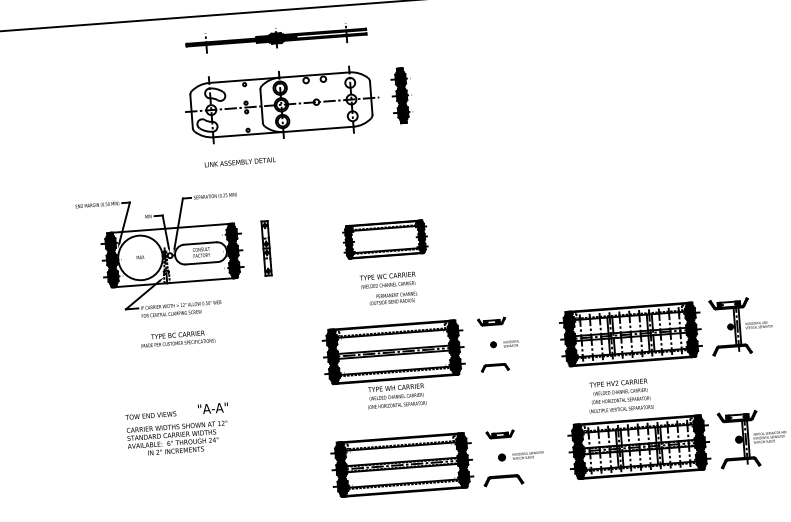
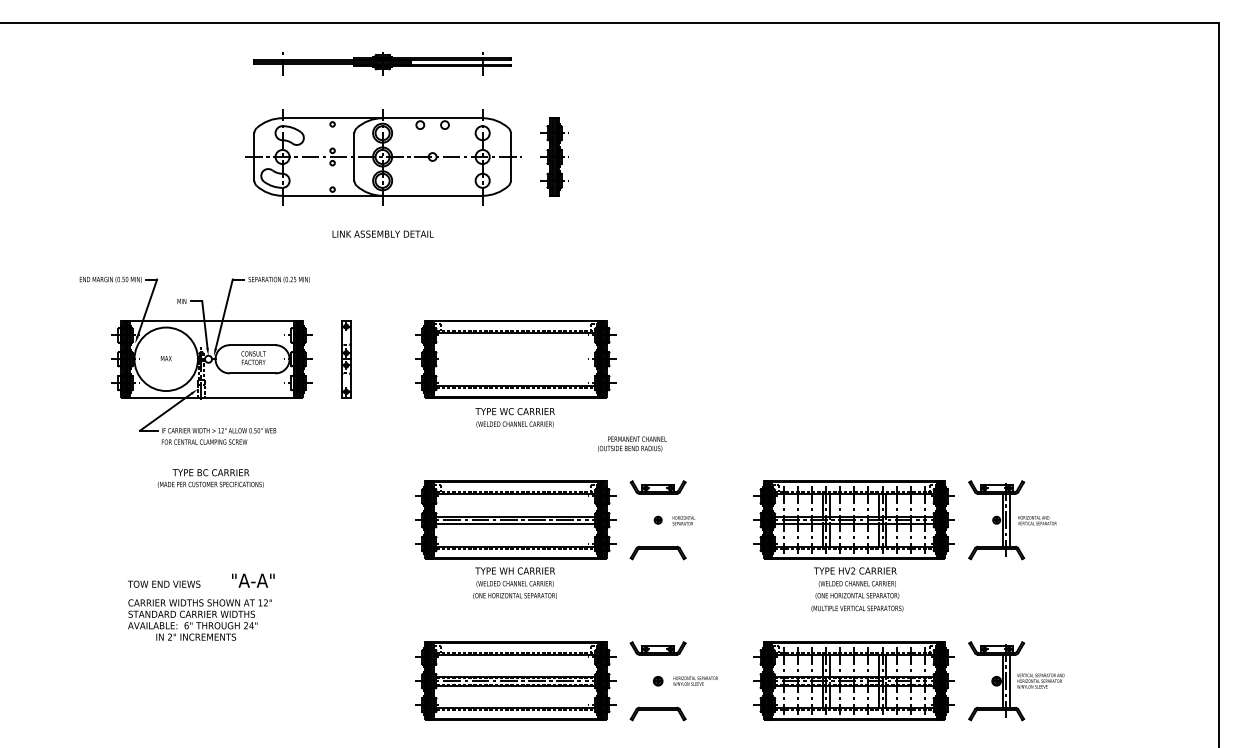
text: (239, 161) -> (382, 233), moved
part: (385, 239) -> (515, 359), size x1.67
text: (393, 298) -> (632, 443), moved
part: (491, 321) -> (657, 487), size x1.43
part: (494, 367) -> (657, 552), size x1.43
text: (620, 395) -> (857, 589), moved
part: (499, 434) -> (657, 648), size x1.43

